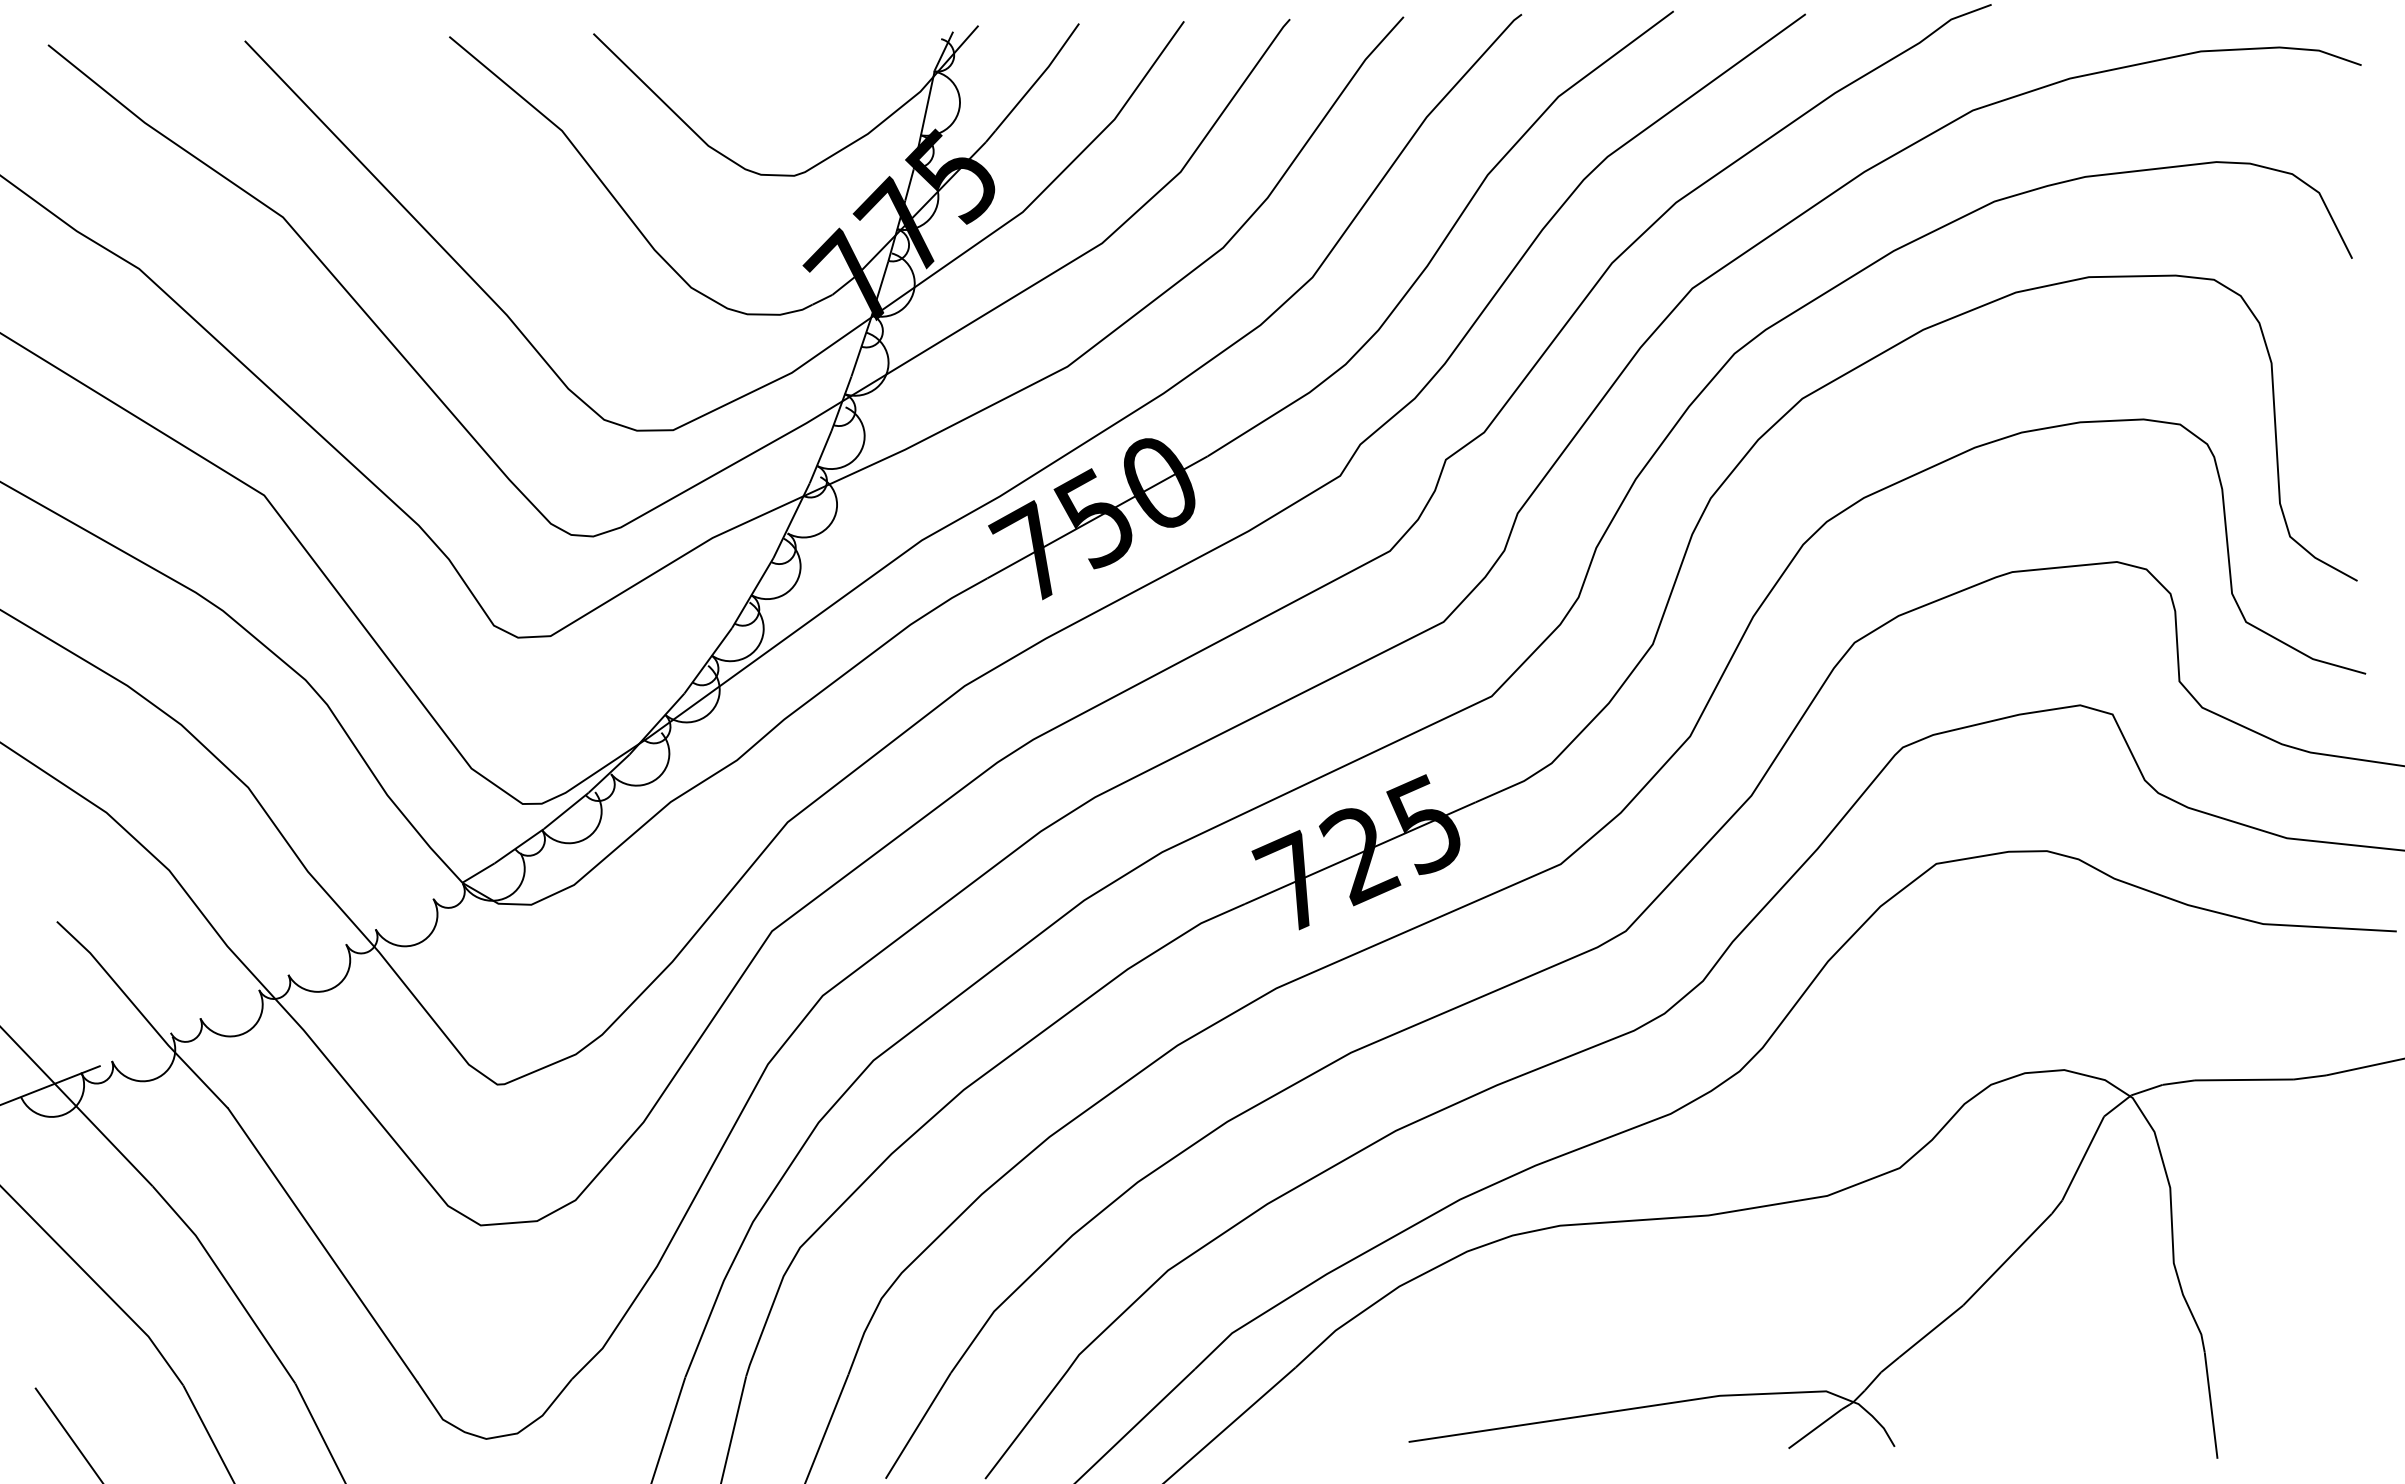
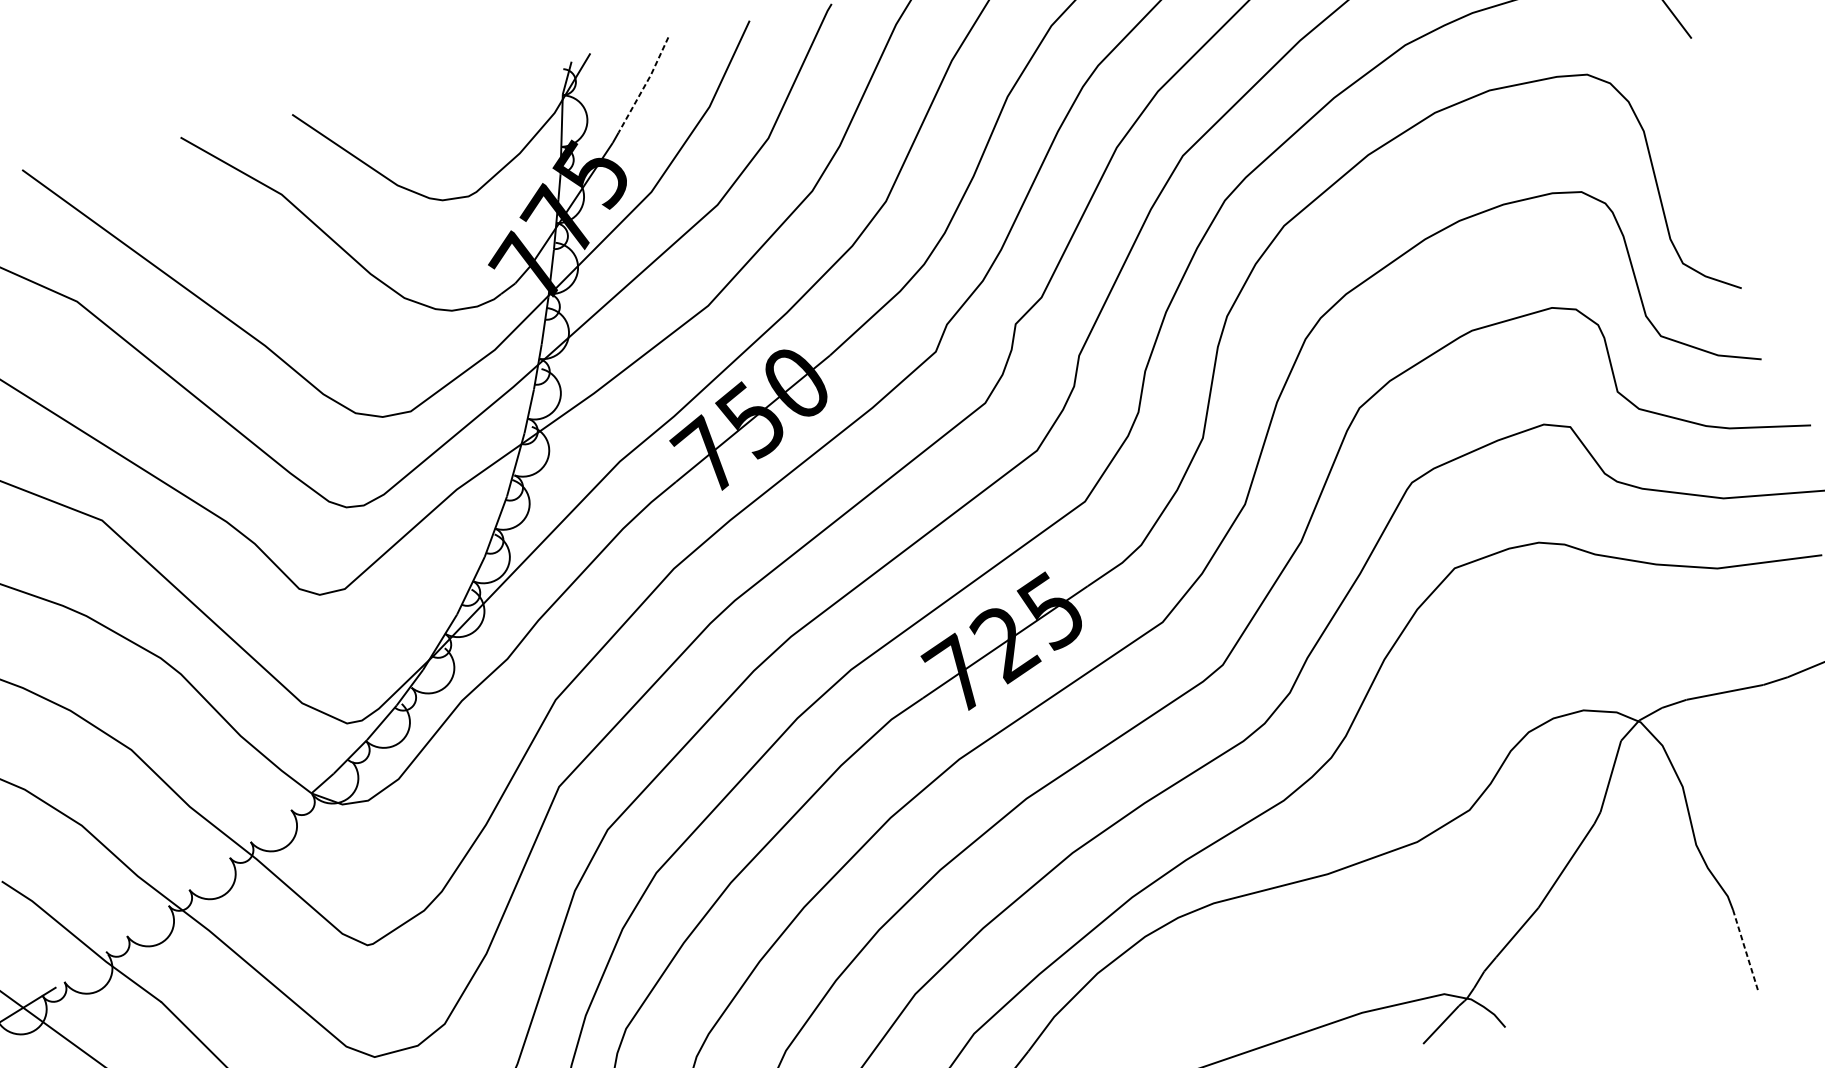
line: (1039, 78) -> (645, 85), solid -> dashed
line: (2211, 1406) -> (1745, 950), solid -> dashed

